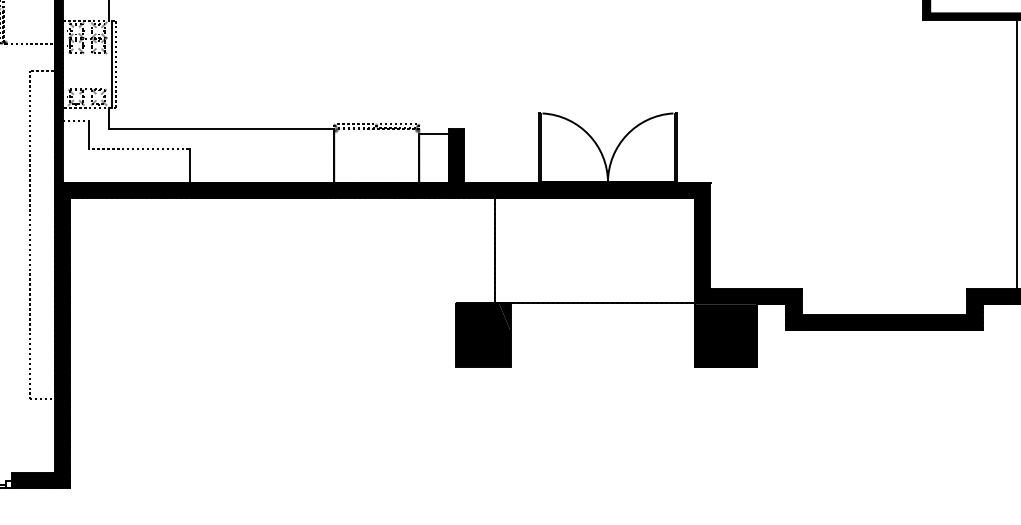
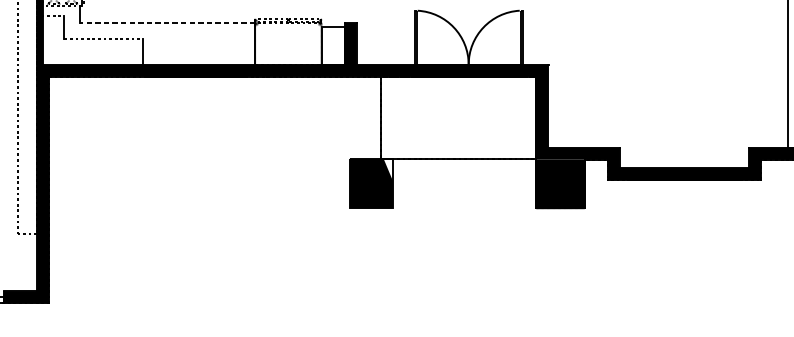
line: (221, 129) -> (167, 23), solid -> dashed
fill: (504, 317) -> (387, 169), removed

